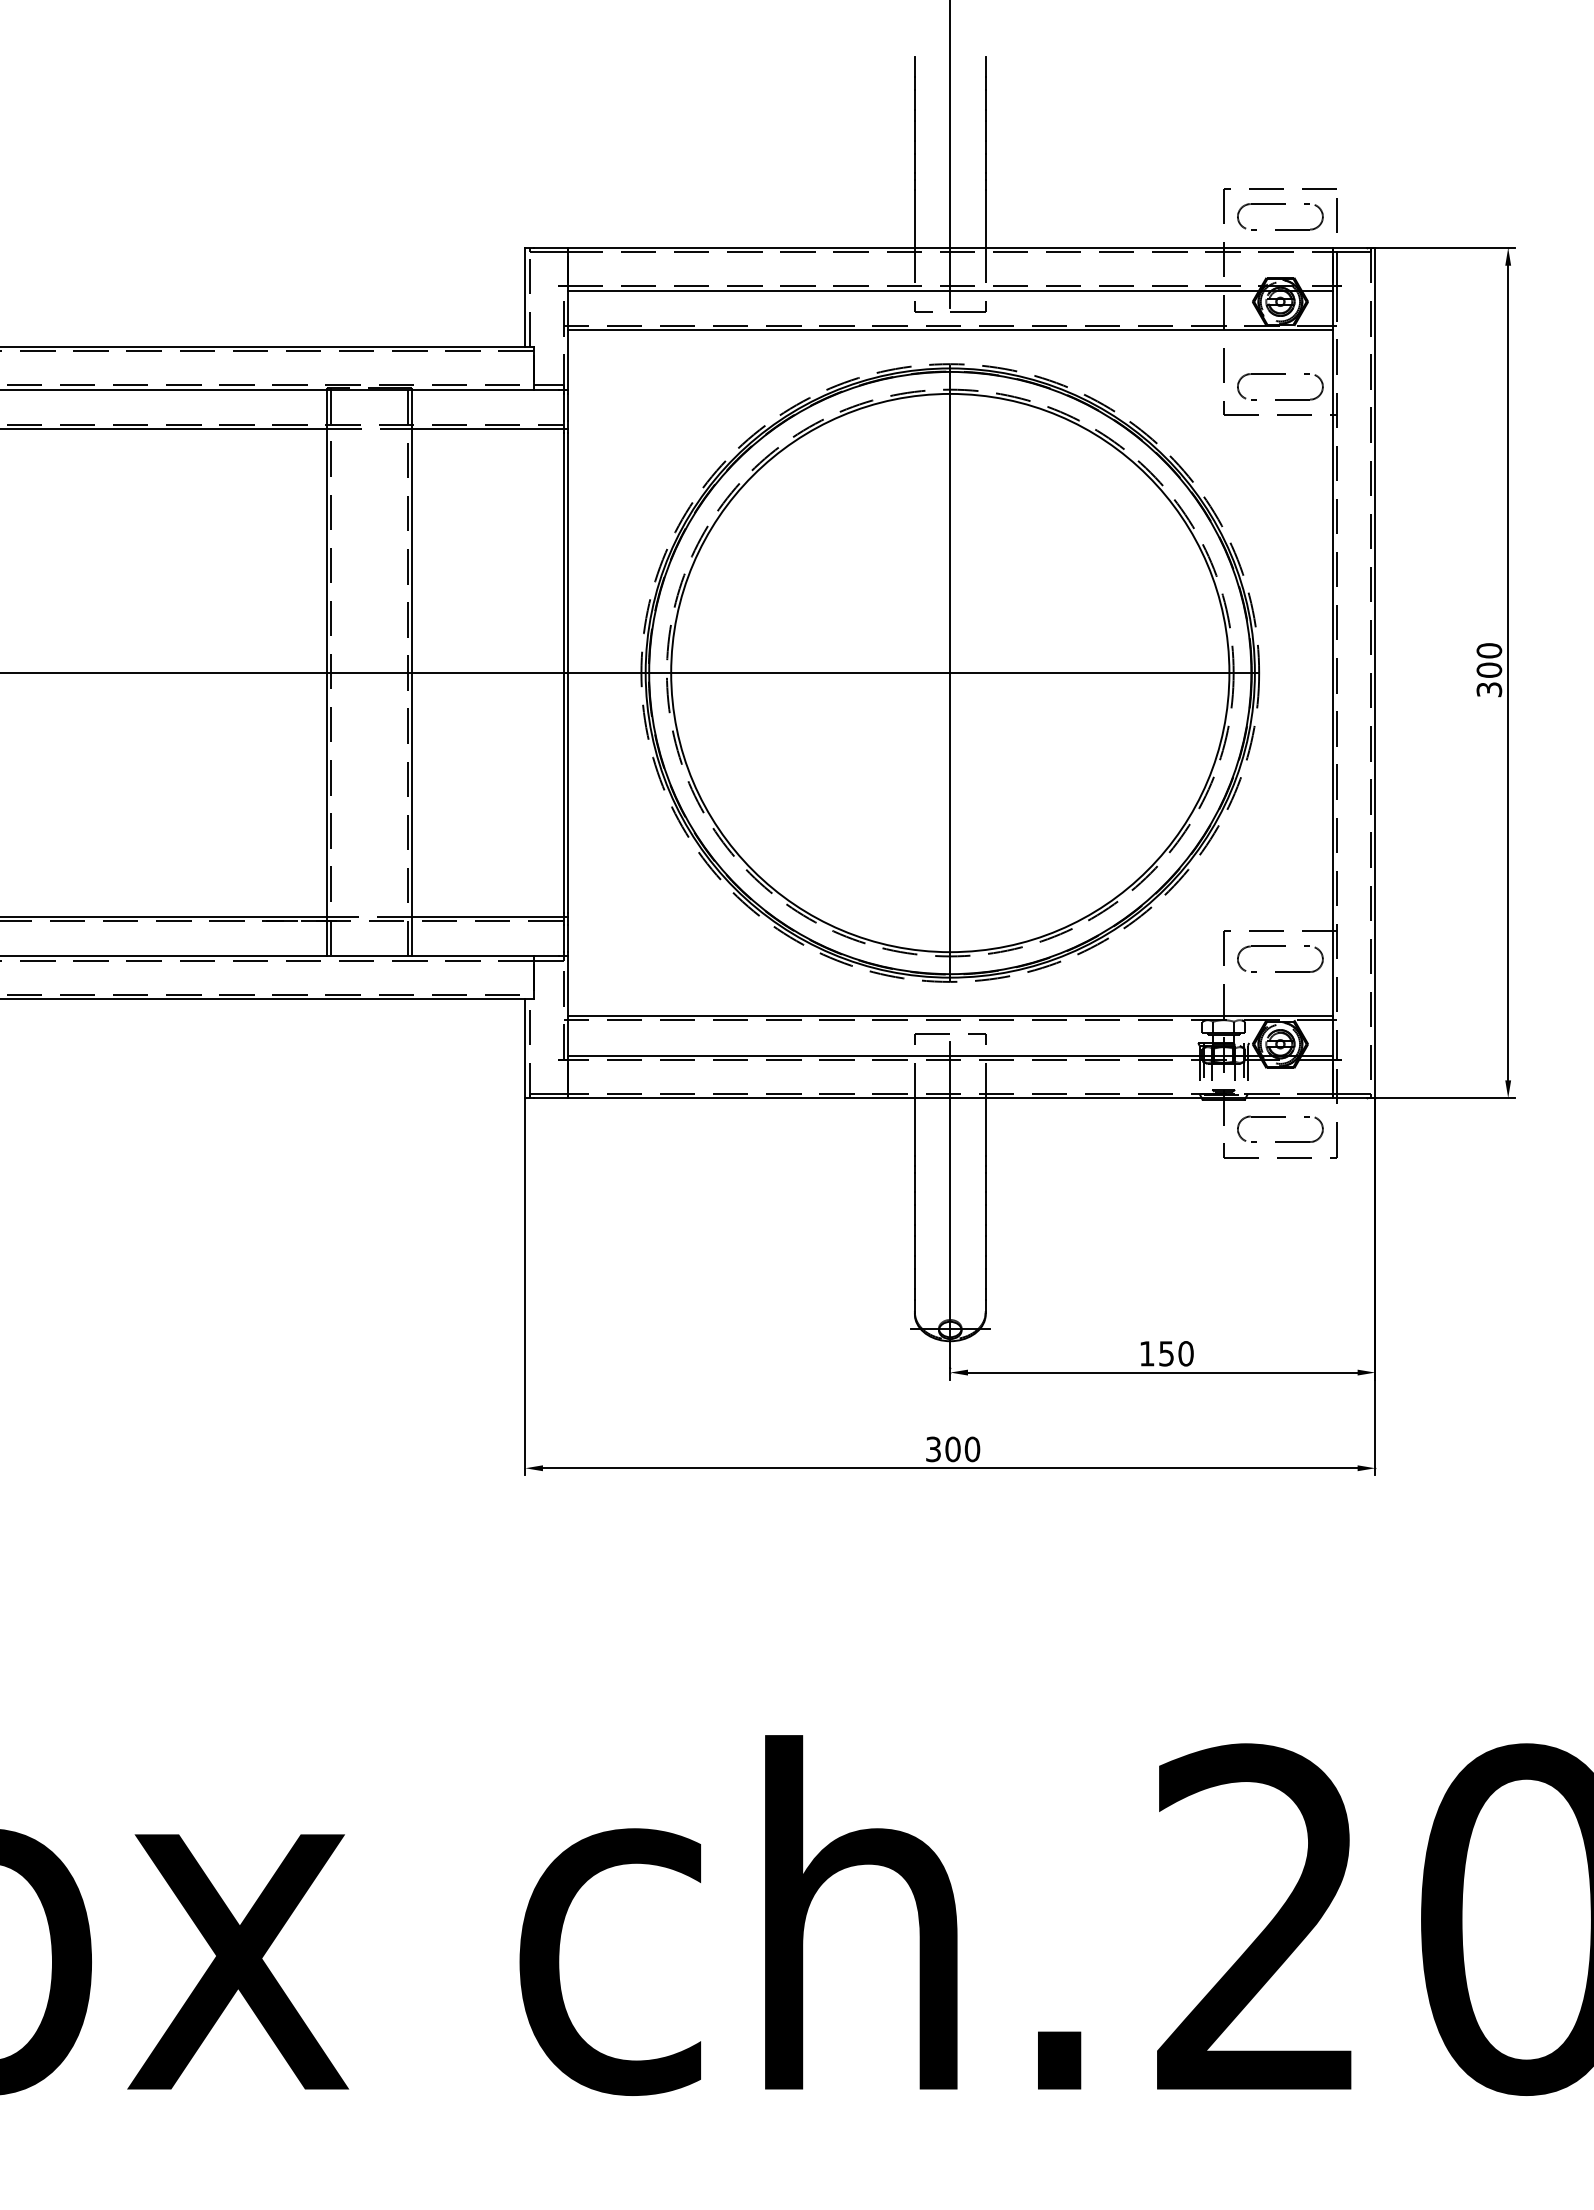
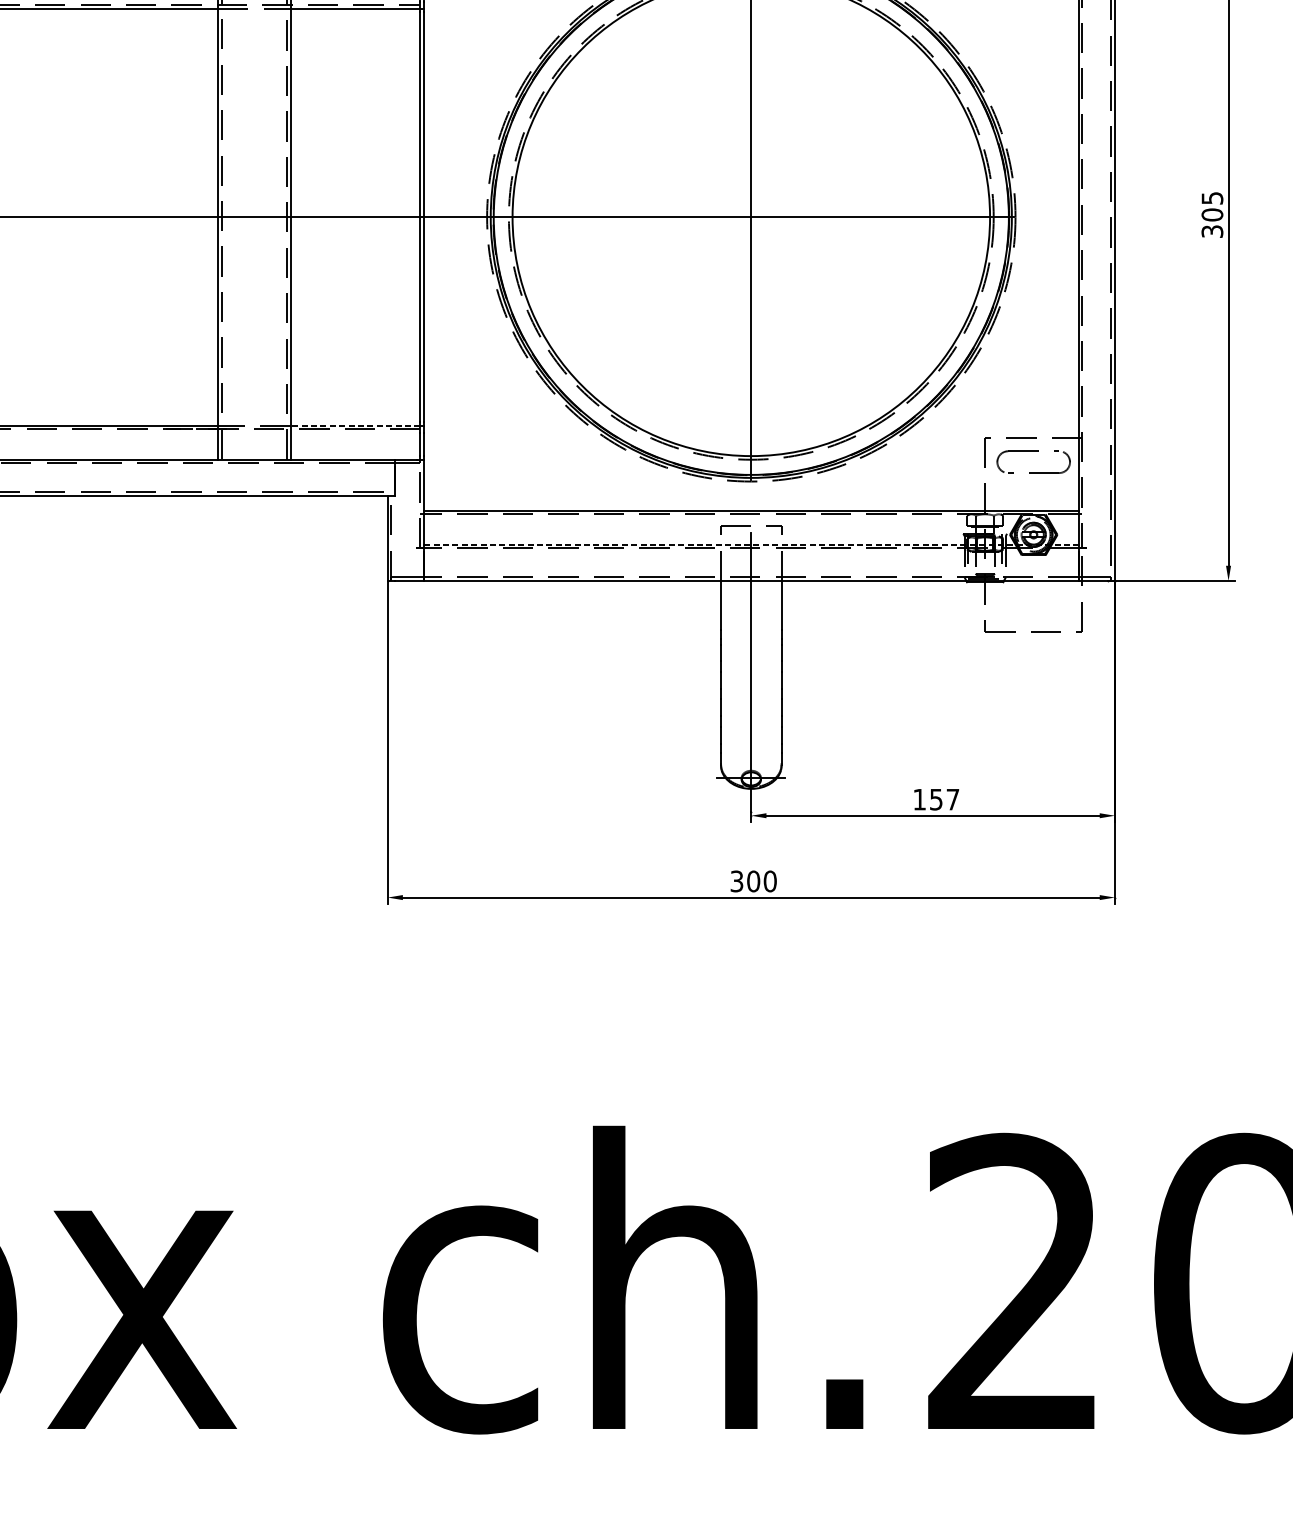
text: (1489, 650) -> (1212, 198), 300 -> 305
line: (487, 916) -> (355, 425), solid -> dashed
line: (950, 1055) -> (751, 544), solid -> dashed
part: (1280, 1117) -> (1033, 597), removed
text: (1185, 1353) -> (952, 799), 150 -> 157

